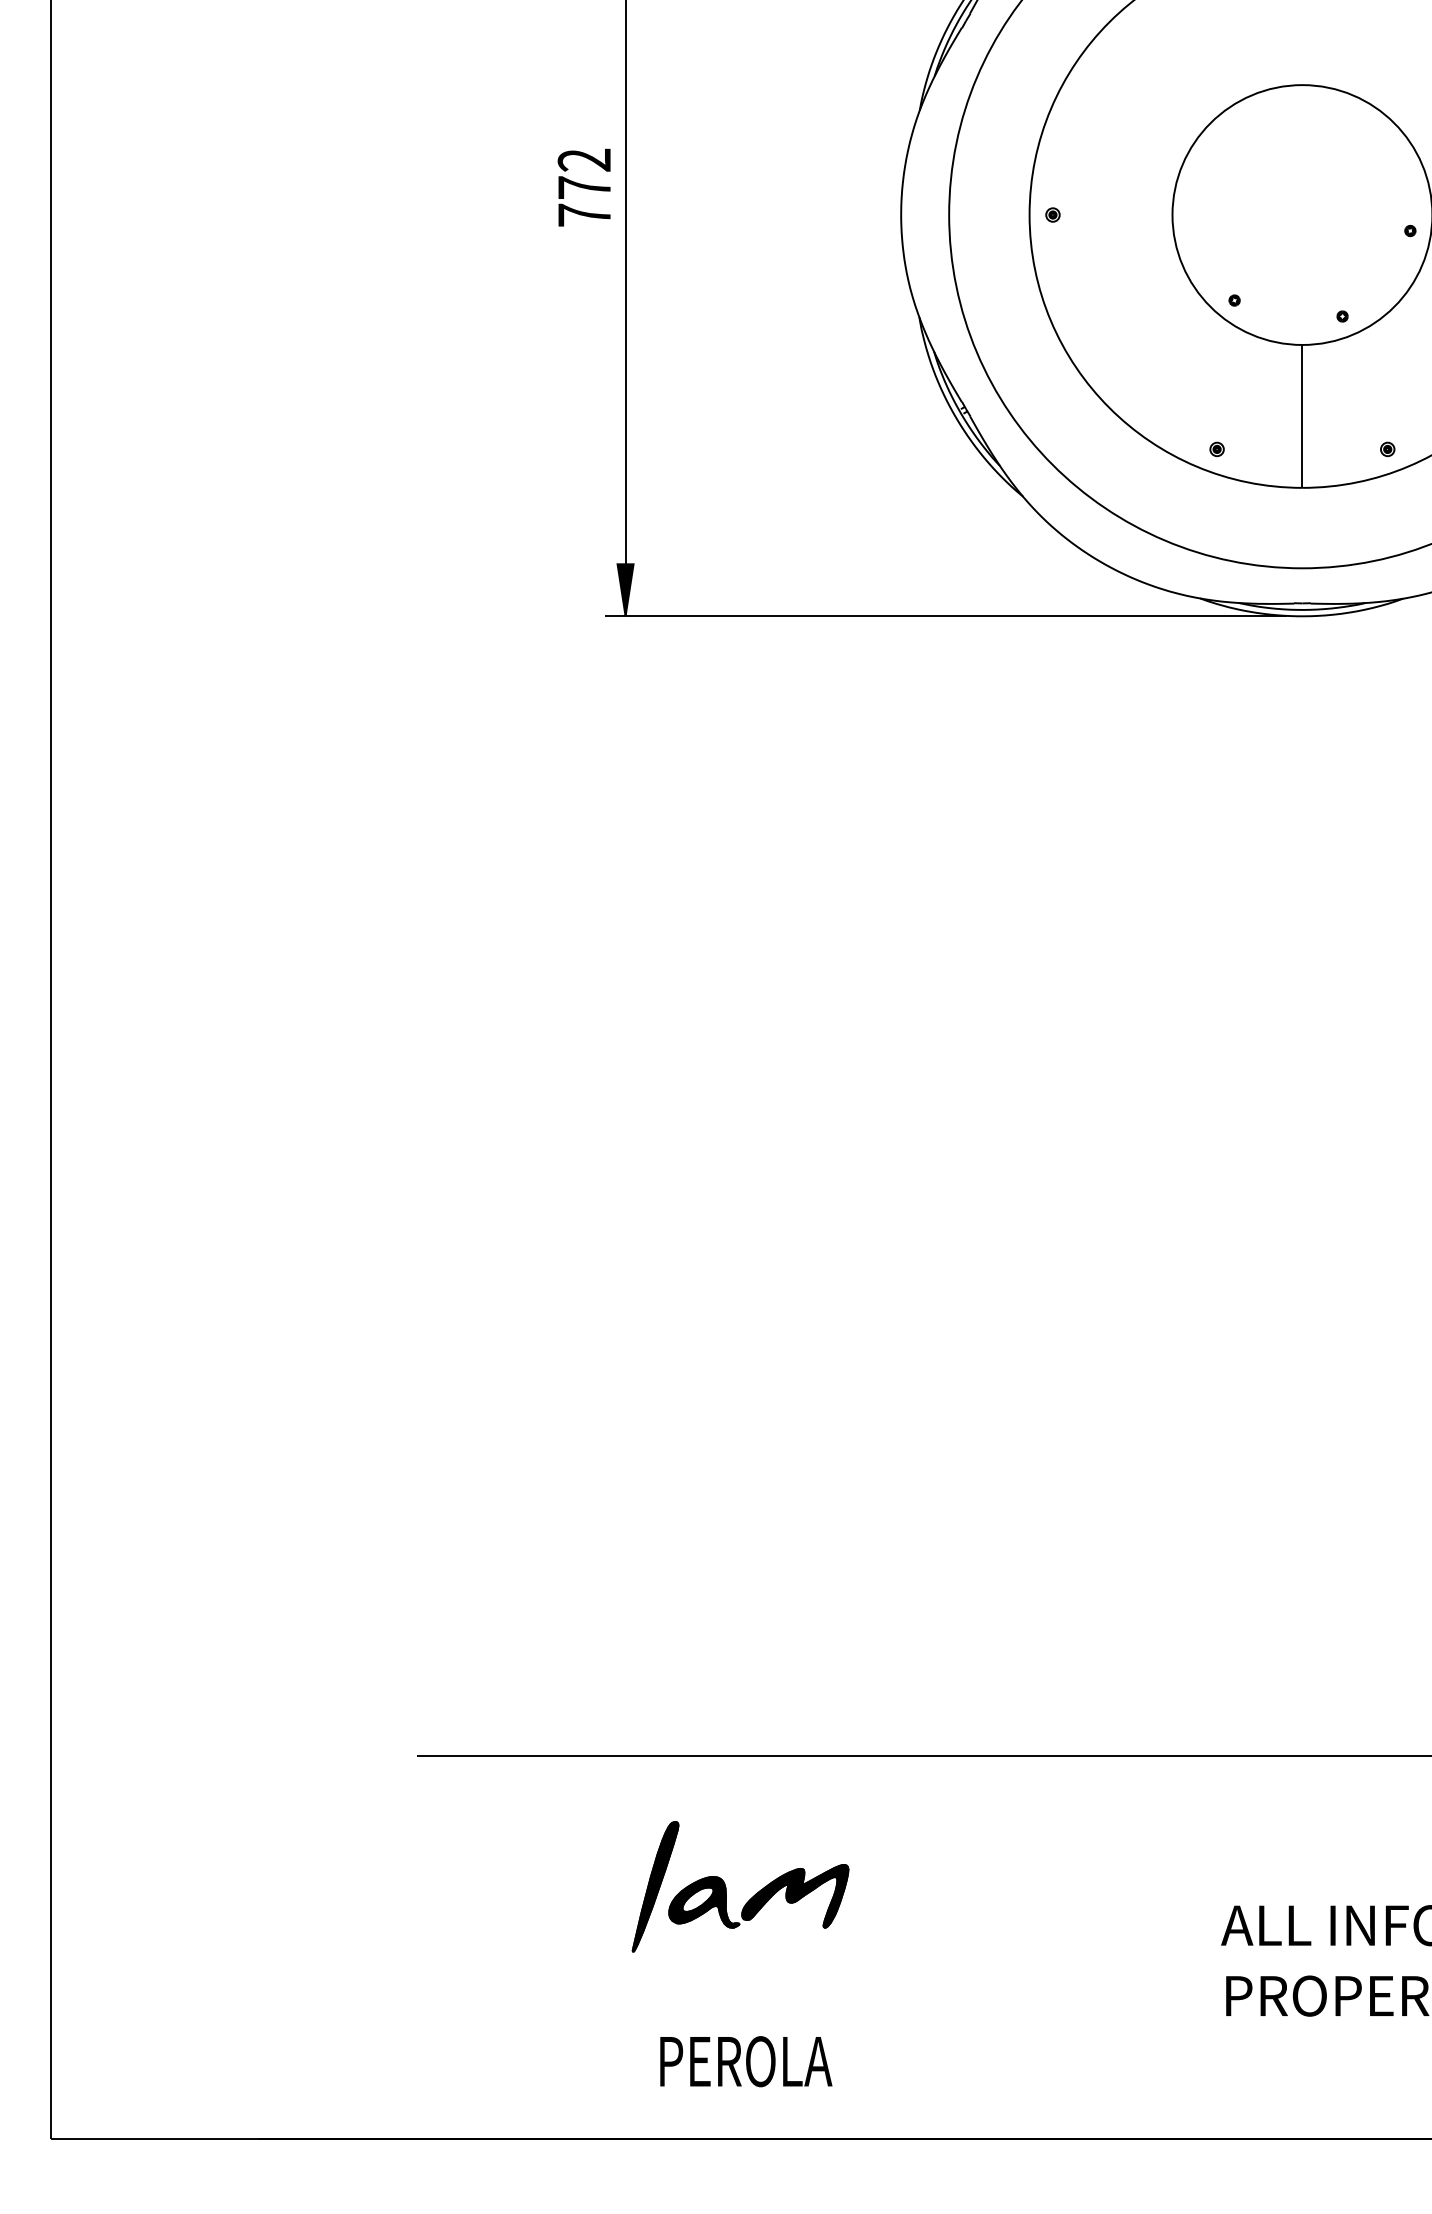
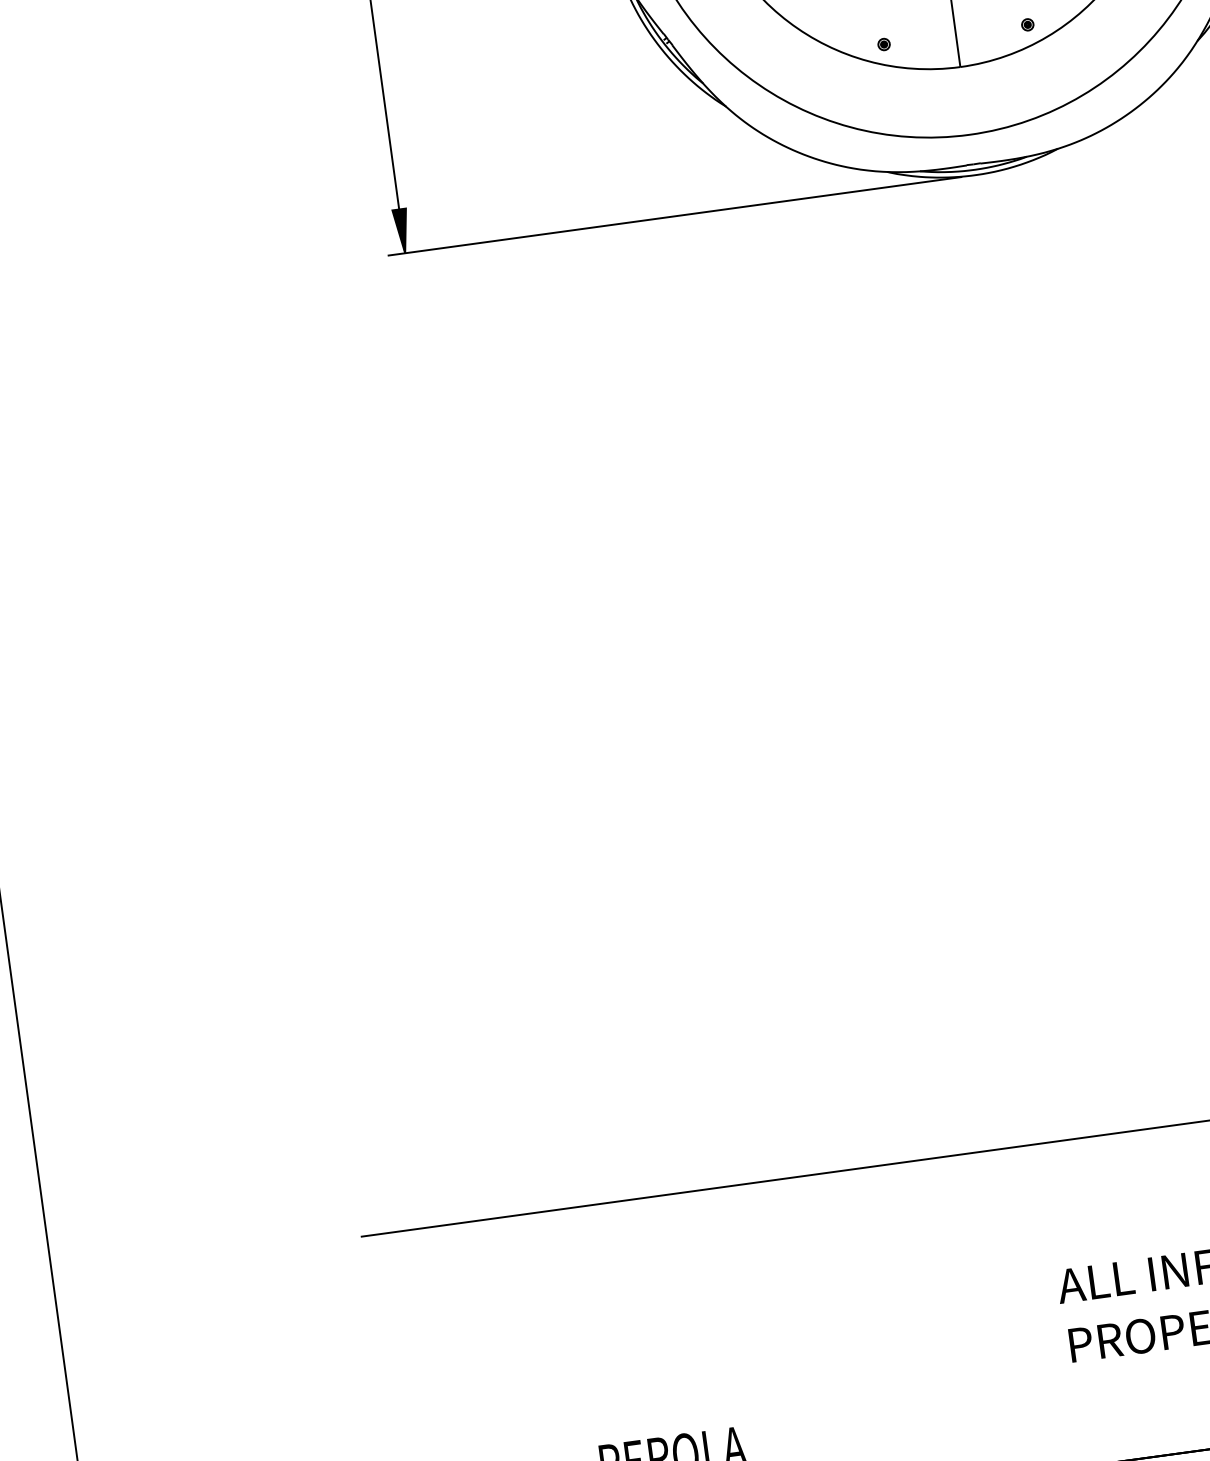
part: (726, 1887) -> (636, 1312), removed

